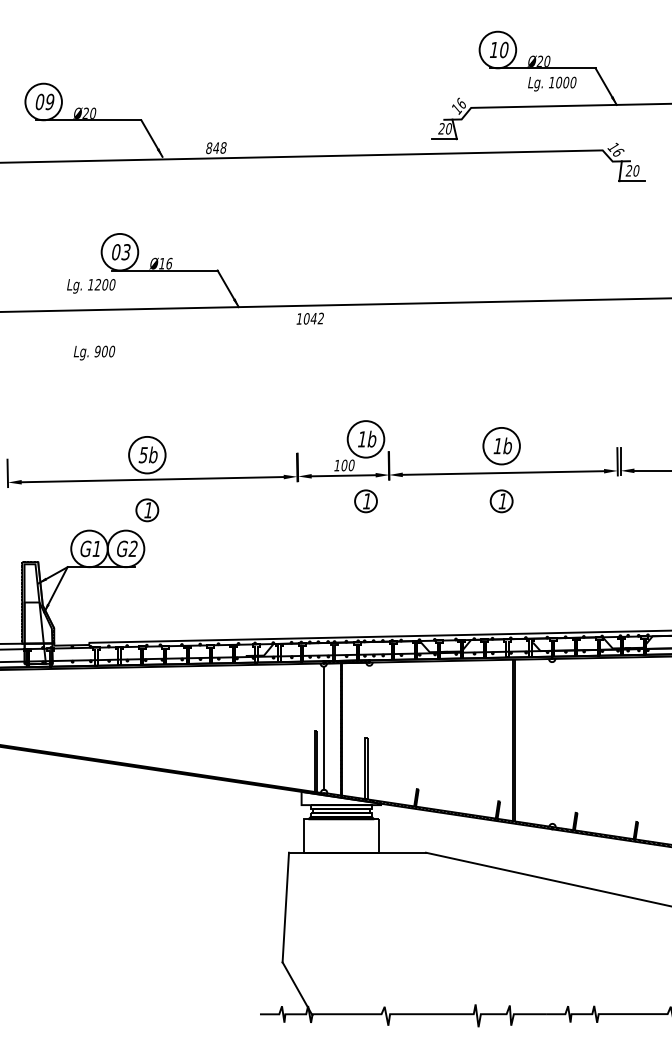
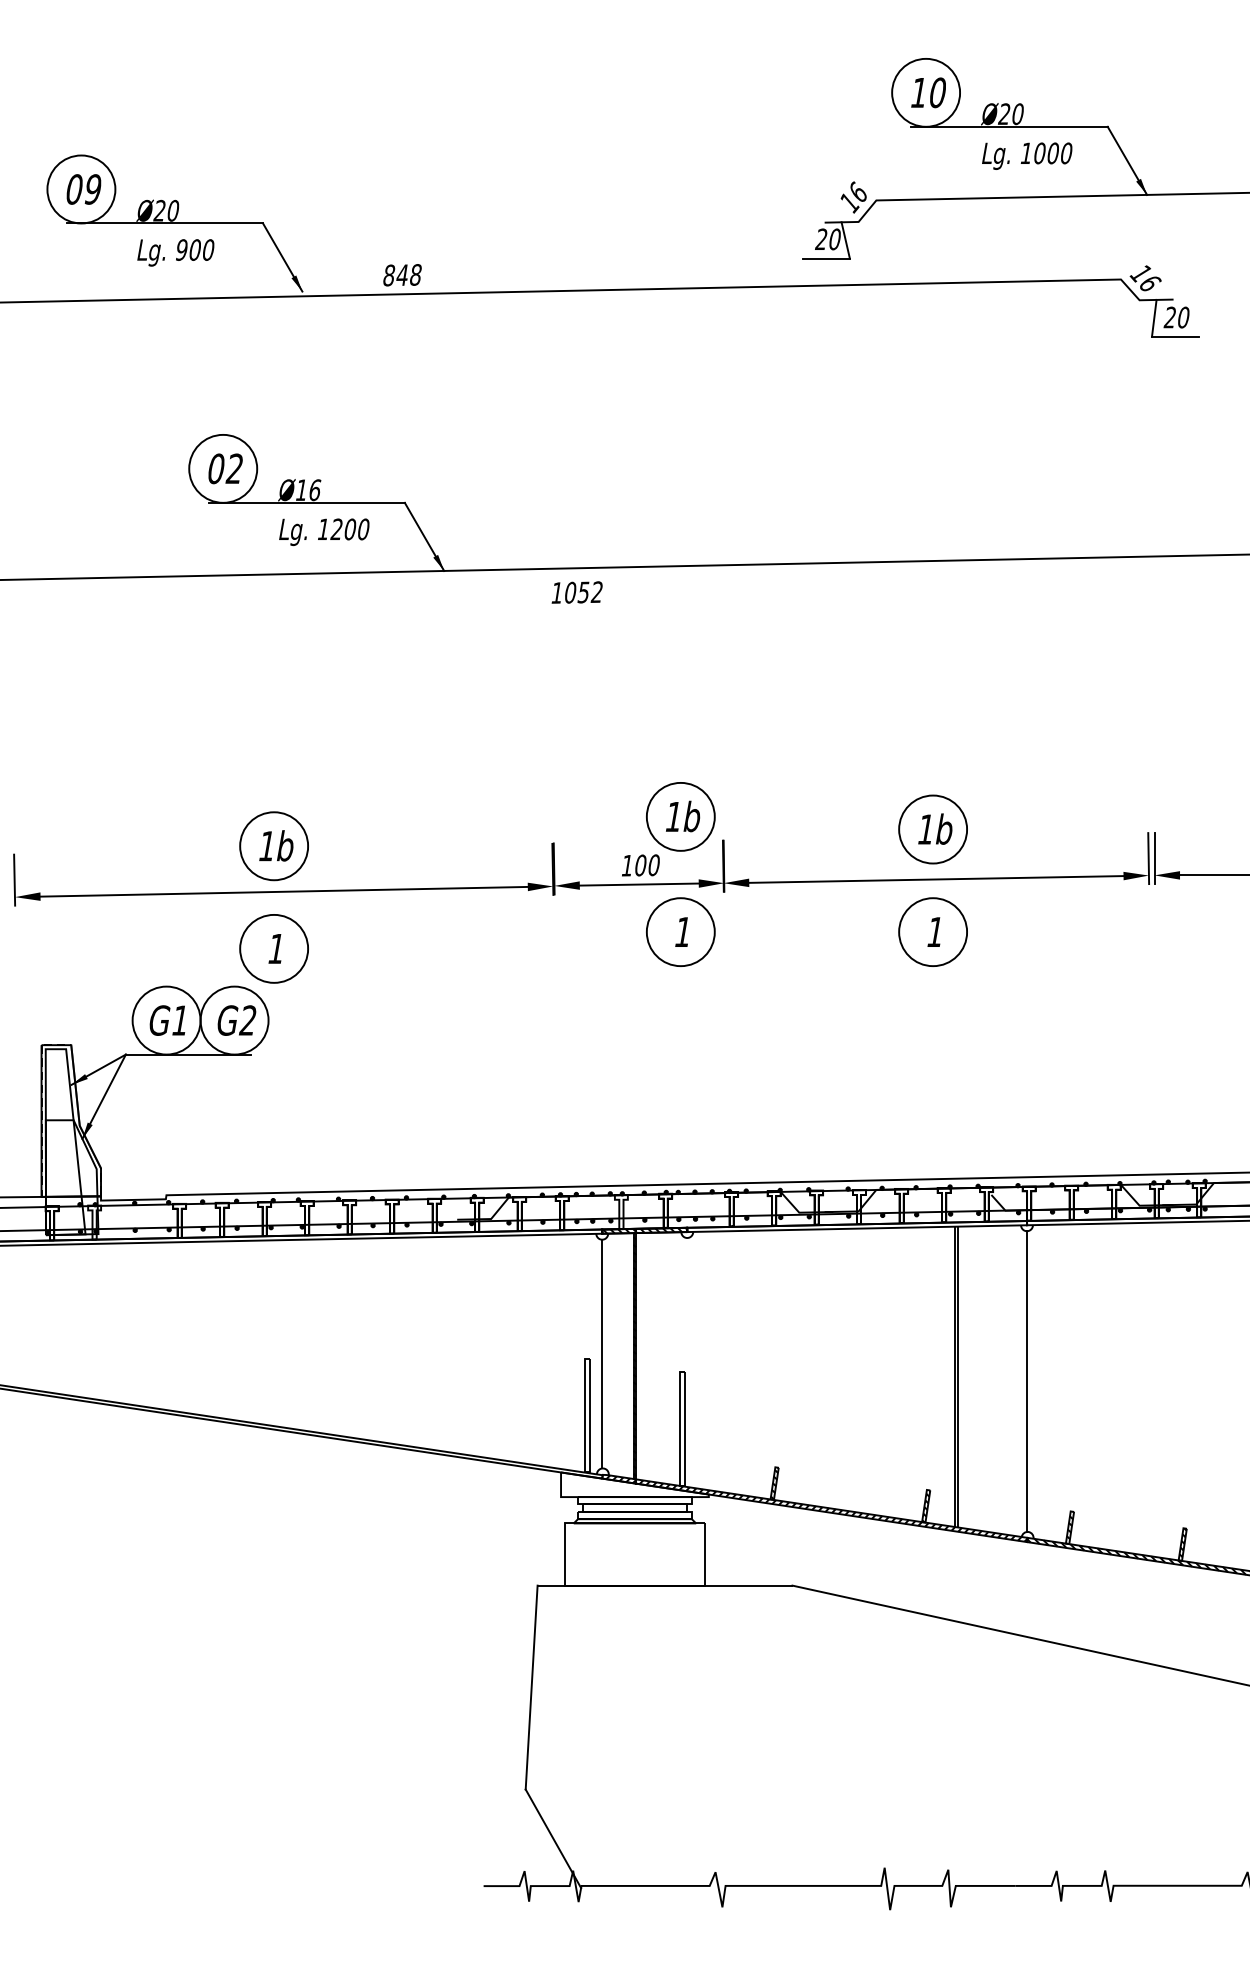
text: (125, 252) -> (233, 469), 03 -> 02
text: (91, 286) -> (324, 532), moved
text: (313, 318) -> (583, 592), 1042 -> 1052
text: (94, 352) -> (175, 251), moved
text: (142, 455) -> (265, 846), 5b -> 1b
circle: (365, 501) -> (679, 932), size x1.67
circle: (501, 501) -> (932, 932), size x1.67
circle: (147, 510) -> (274, 949), size x1.67
line: (552, 742) -> (1027, 1380), added

